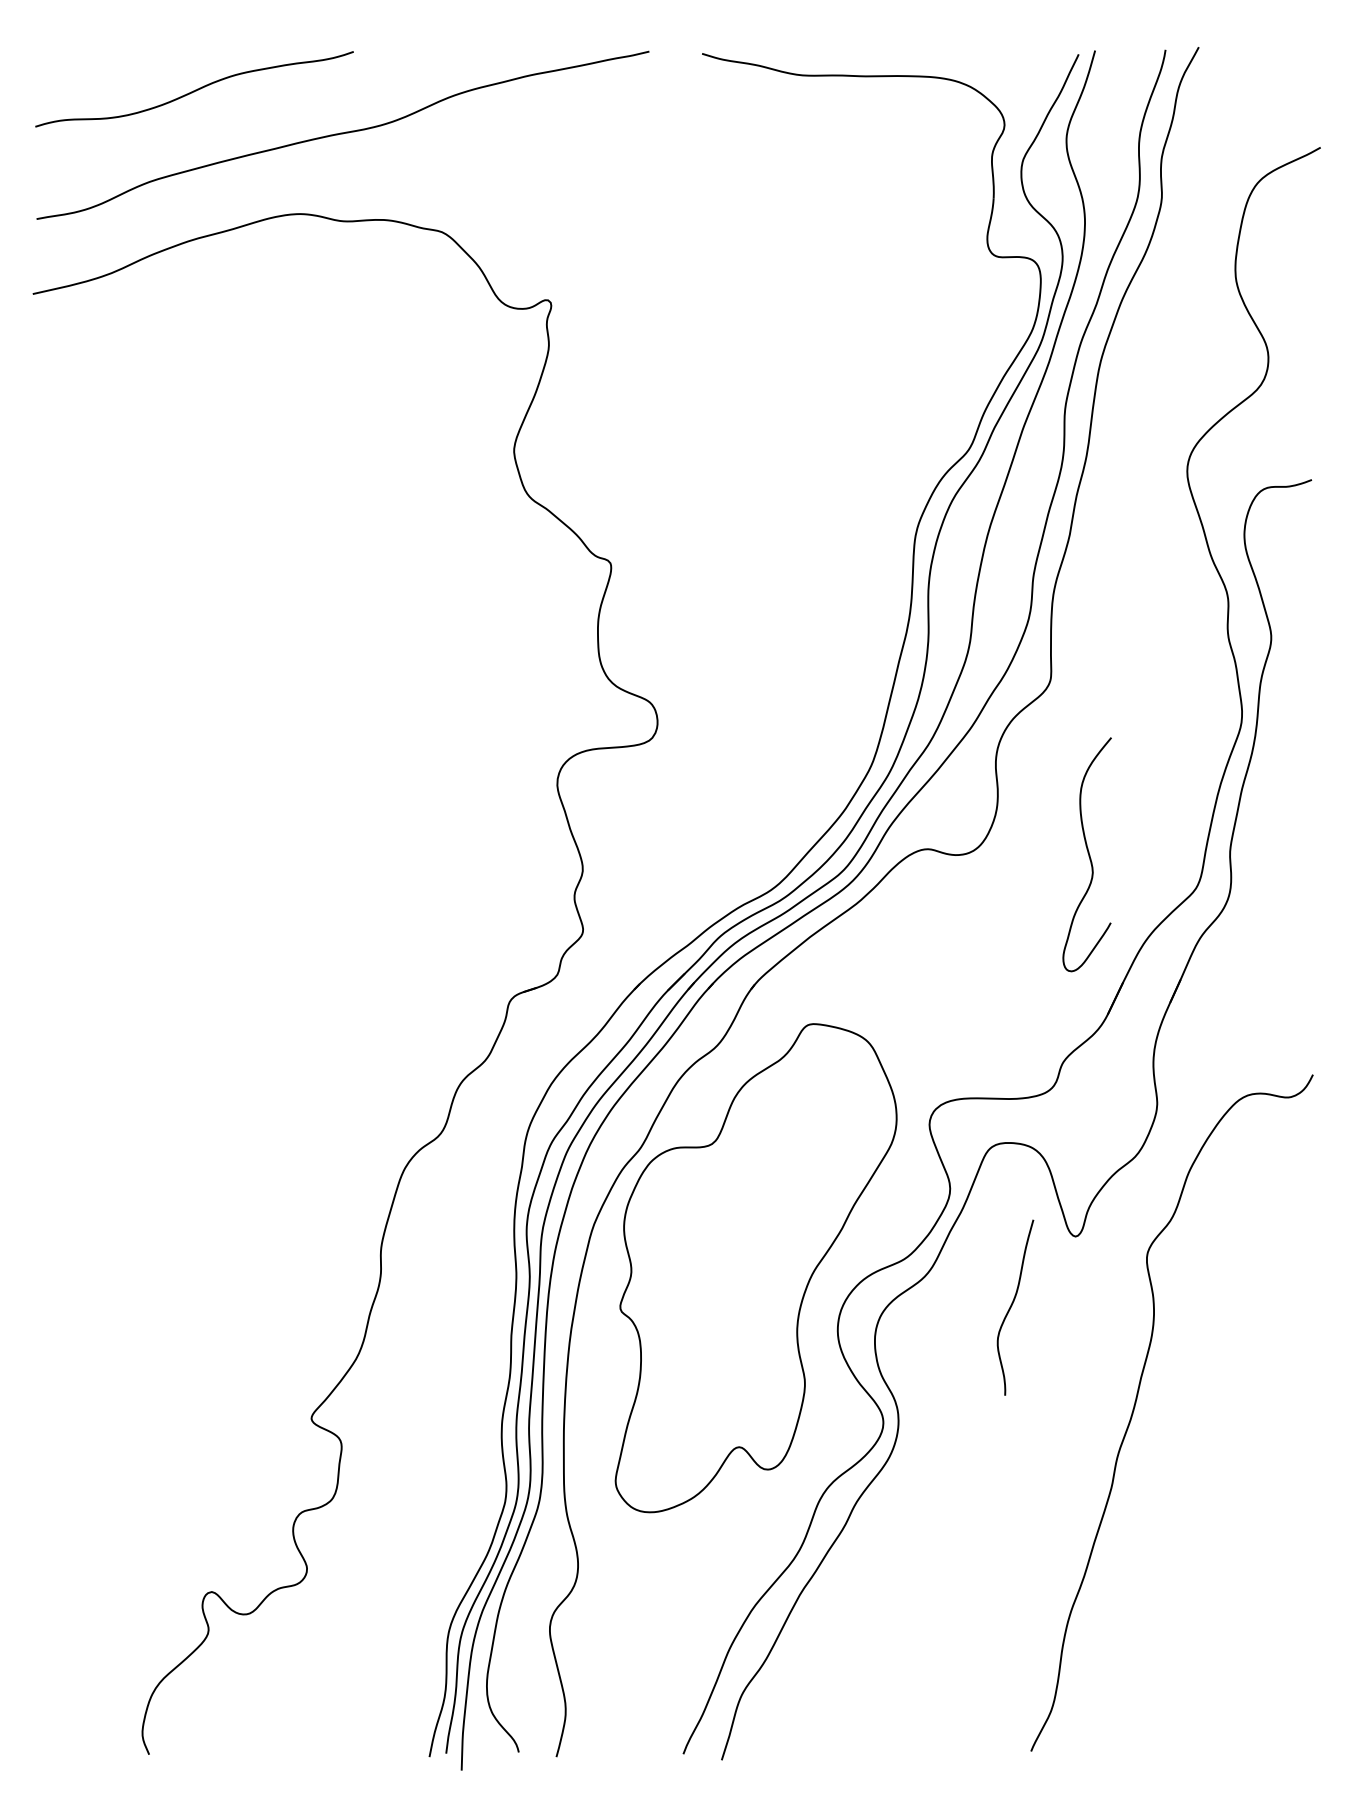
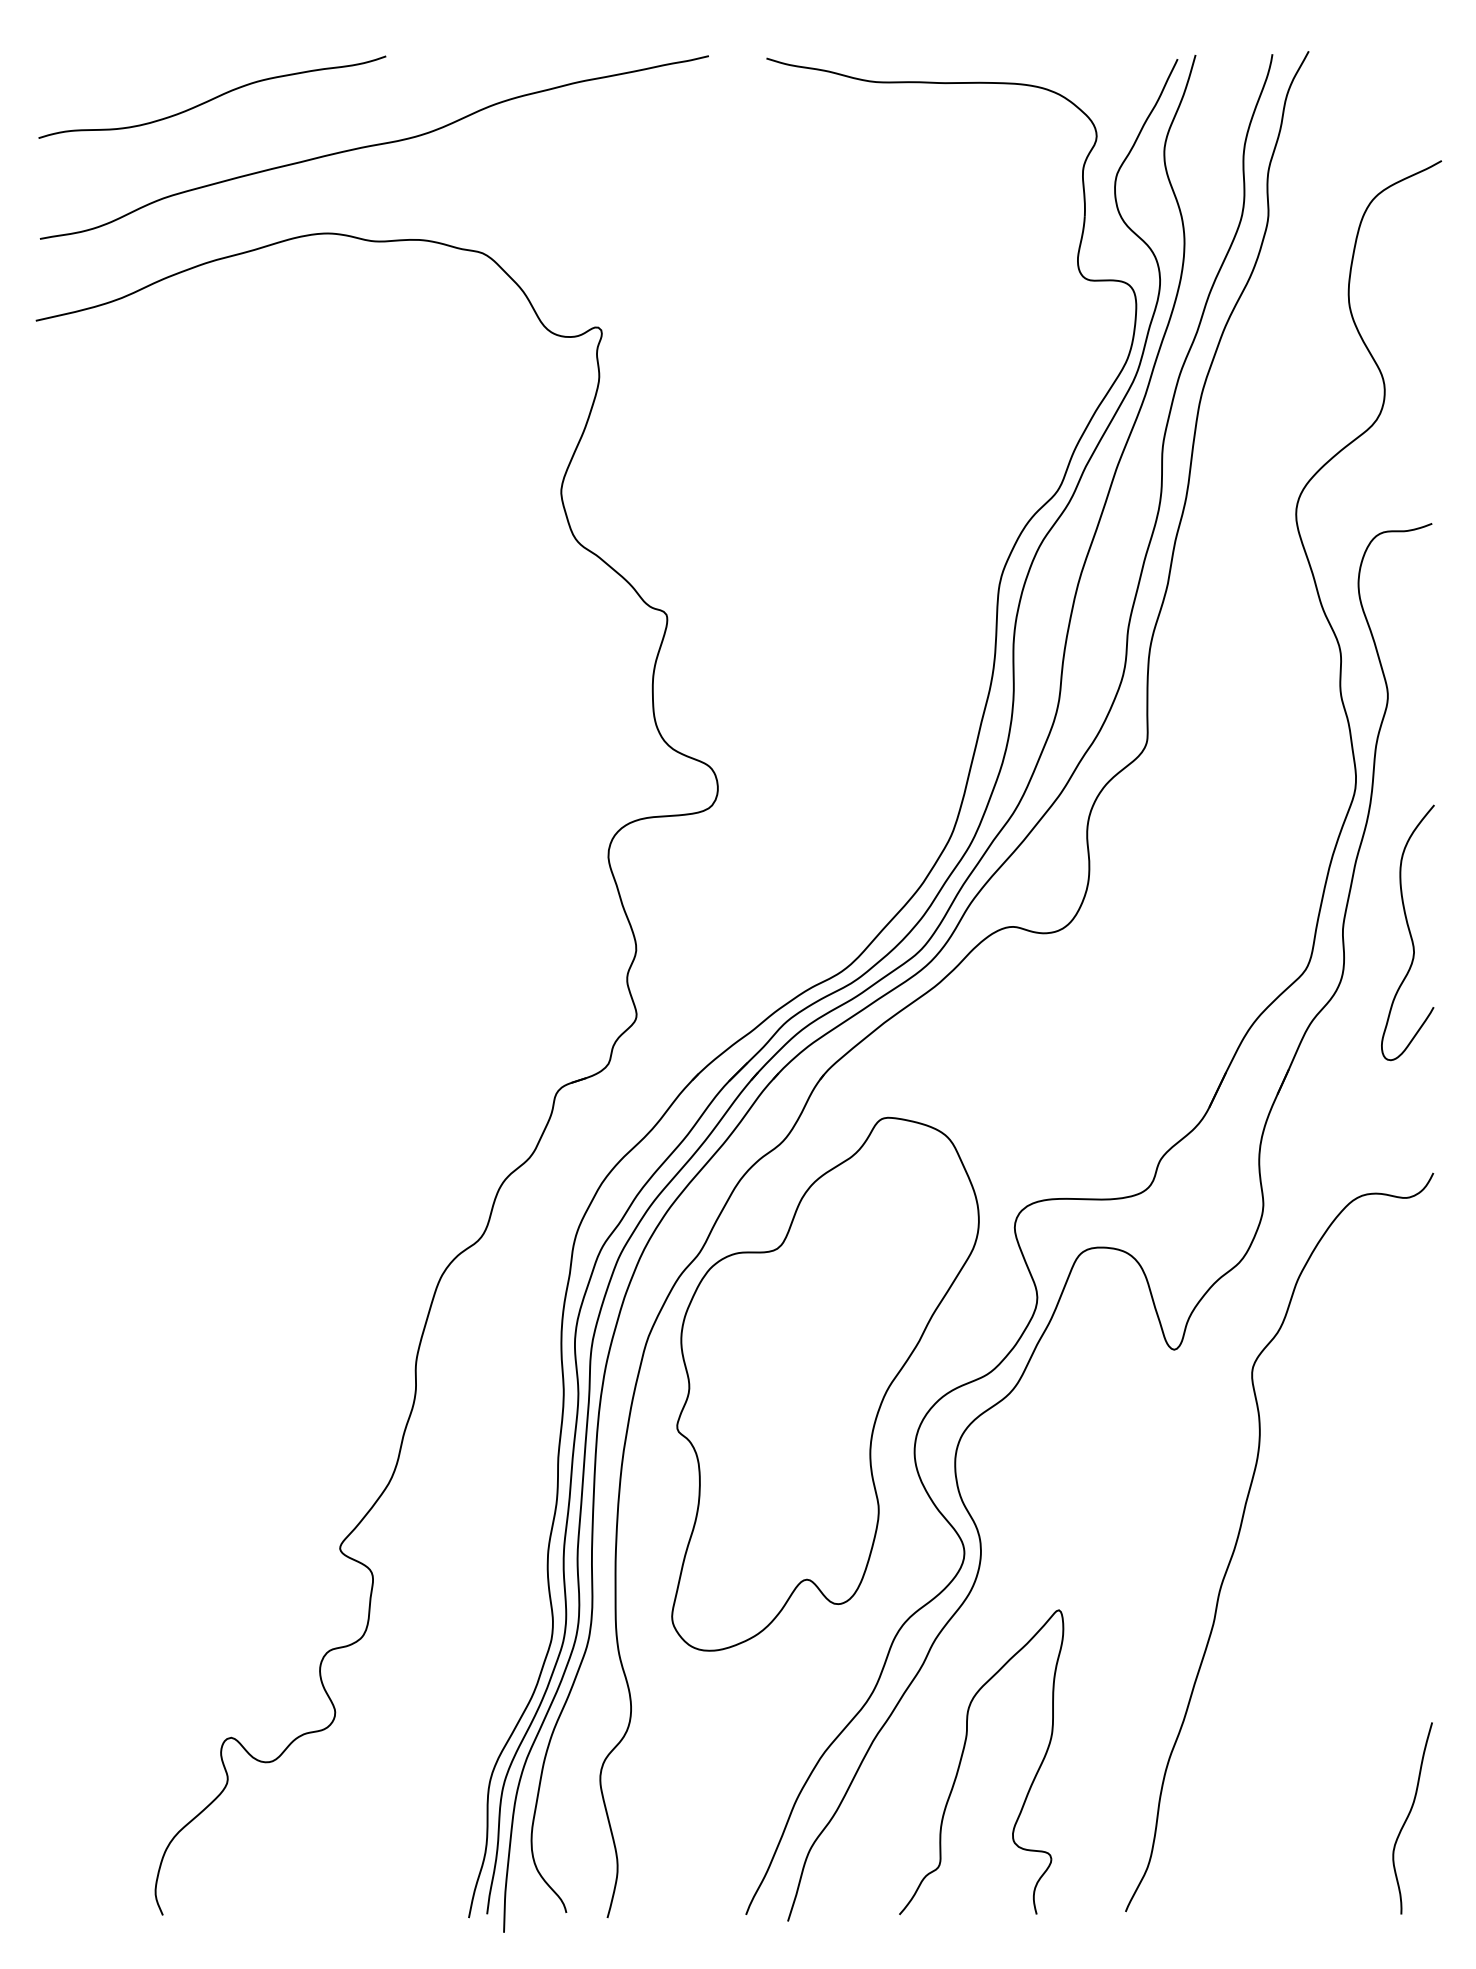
curve: (1087, 853) -> (1408, 931), moved
curve: (1011, 1306) -> (1408, 1817), moved
part: (881, 1610) -> (962, 1758), added

